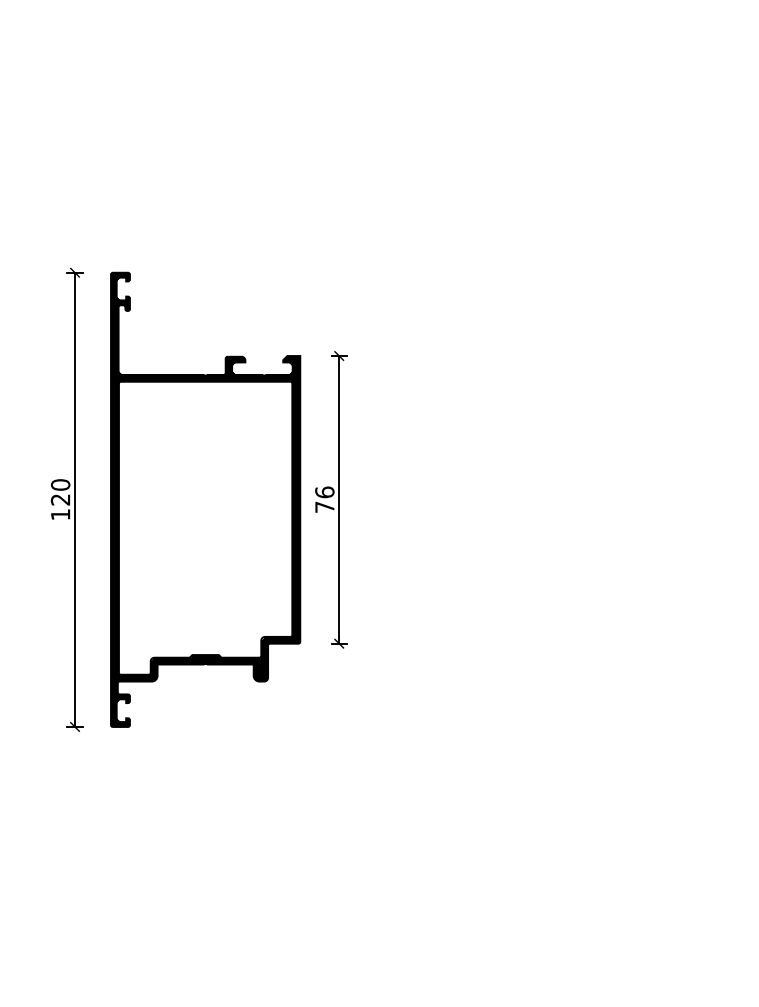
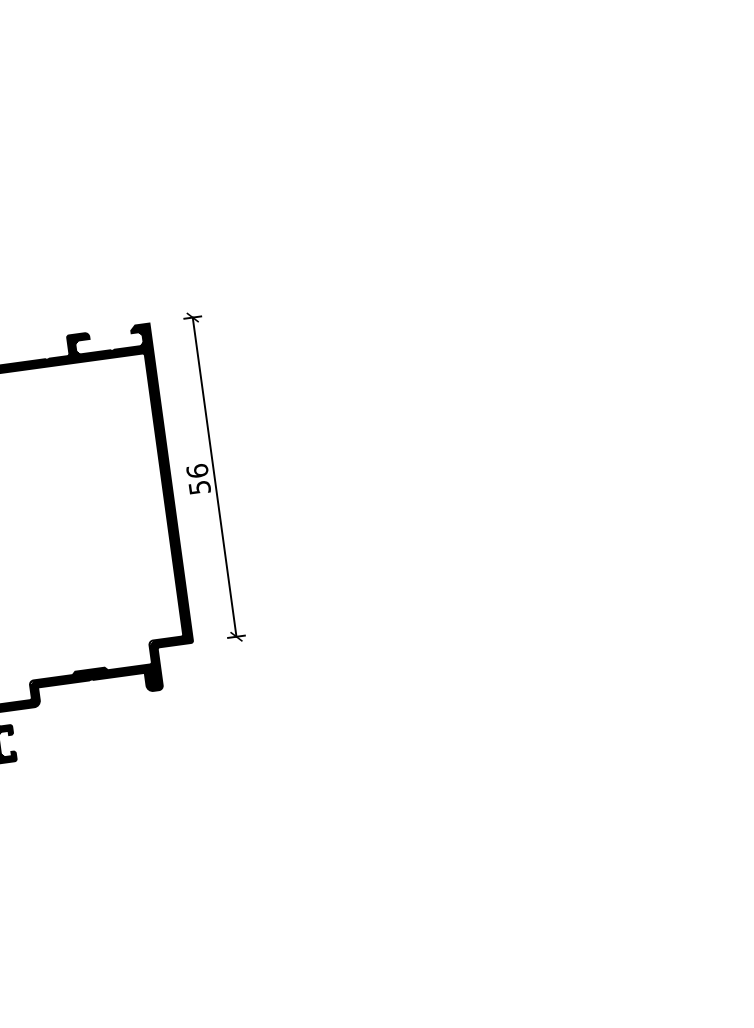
text: (324, 506) -> (199, 486), 76 -> 56

